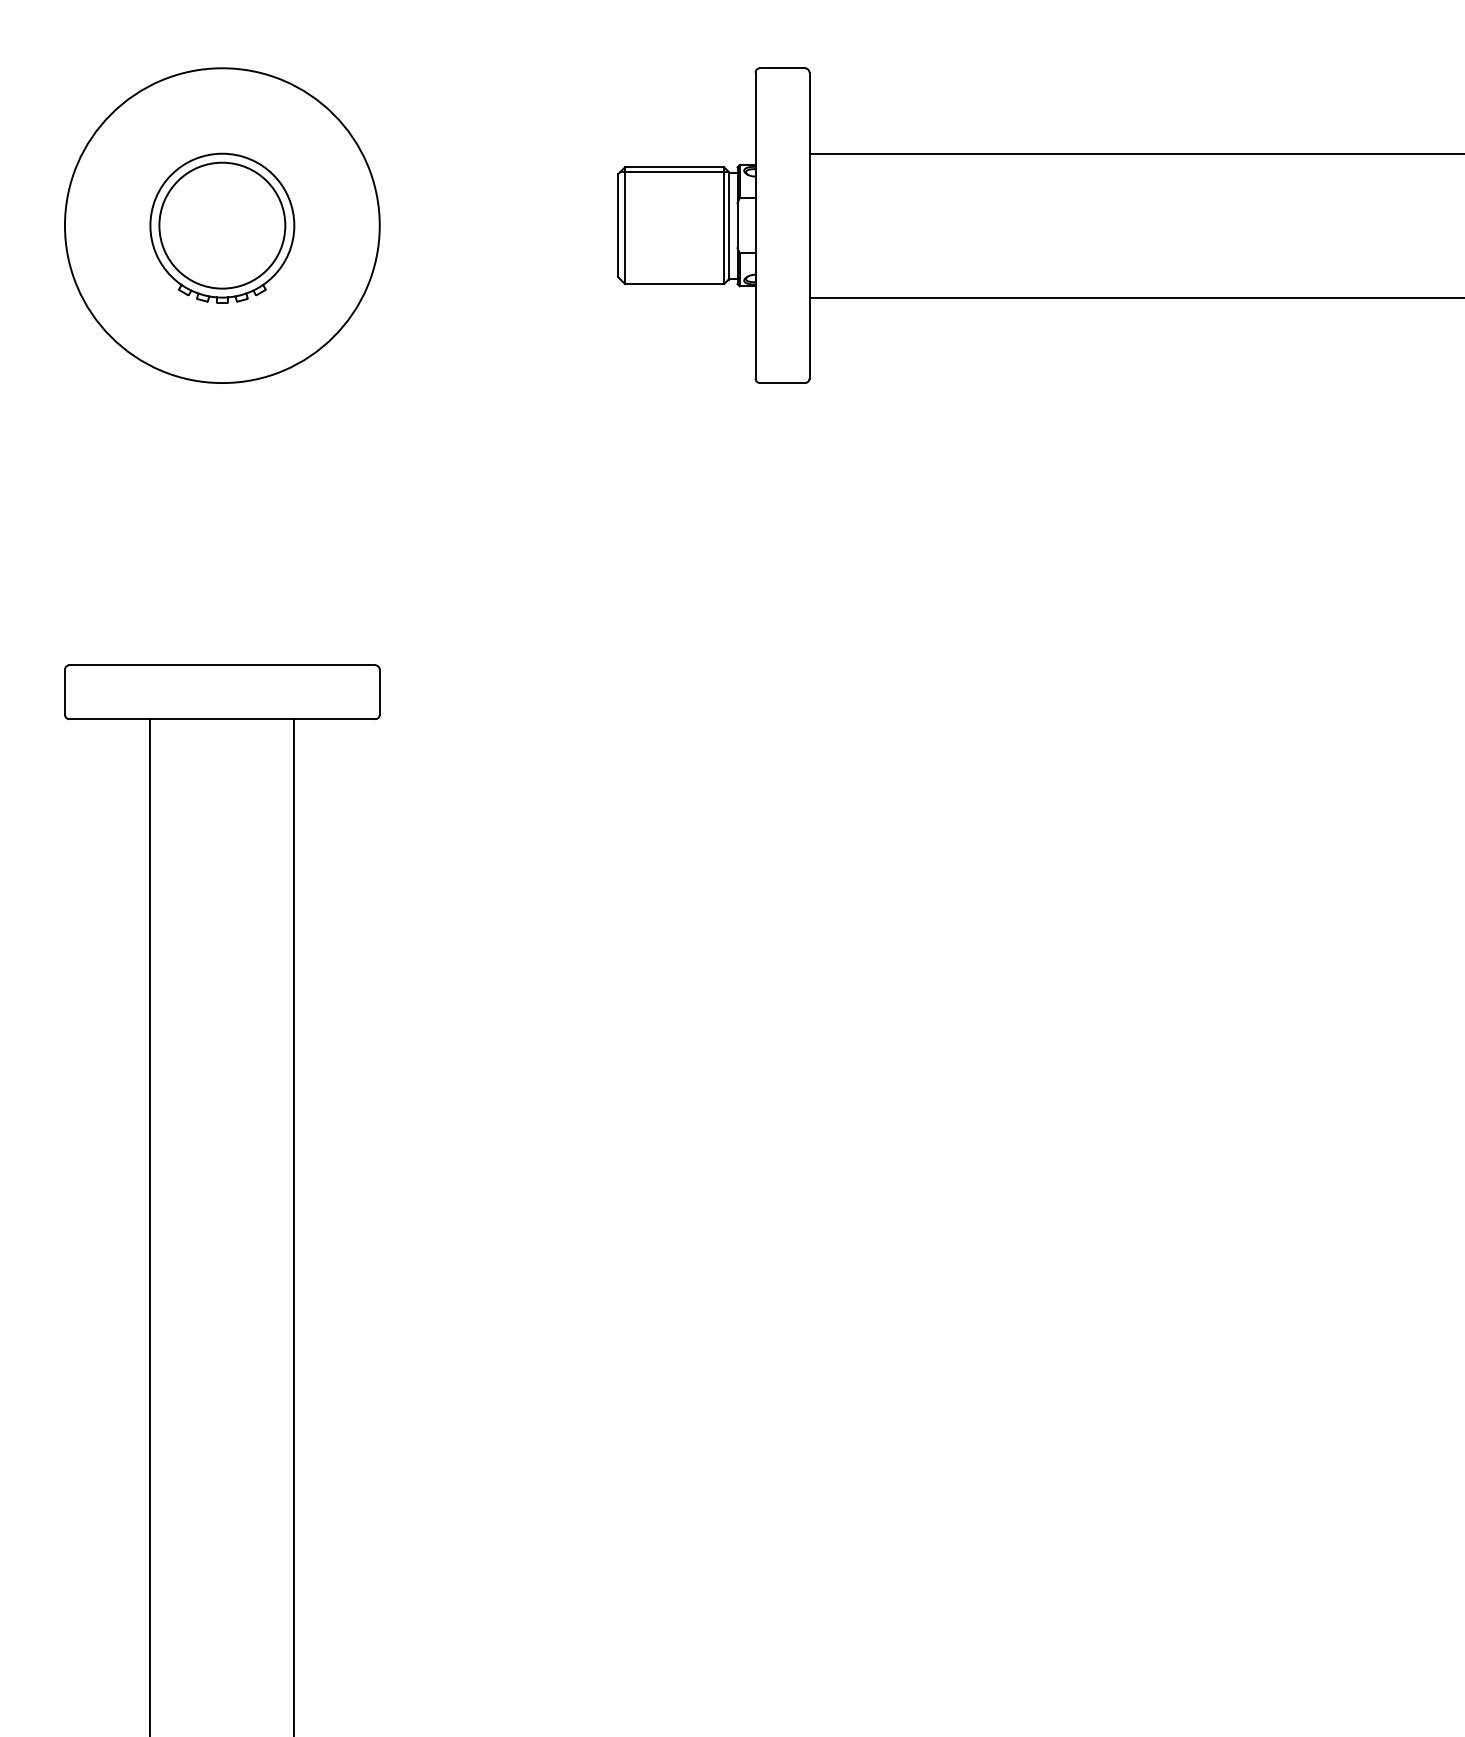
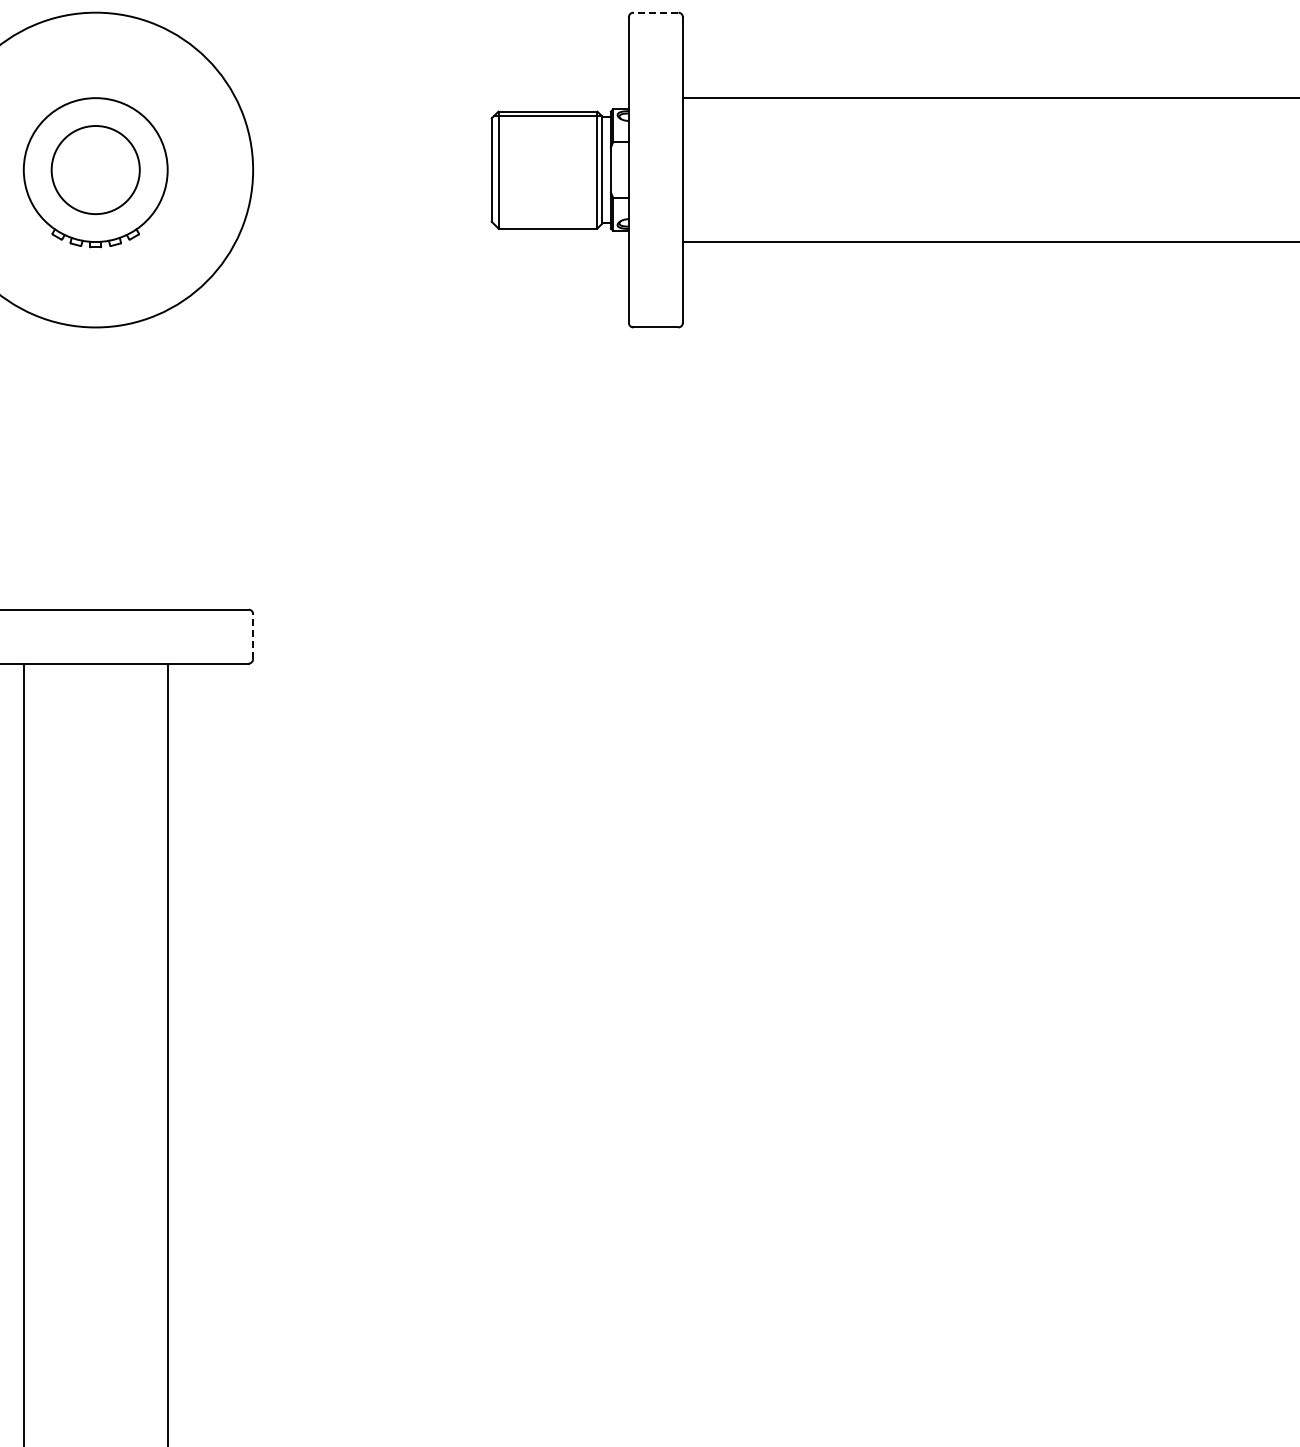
line: (782, 68) -> (655, 12), solid -> dashed
circle: (222, 225) -> (95, 169), size x0.7
line: (379, 691) -> (252, 635), solid -> dashed

